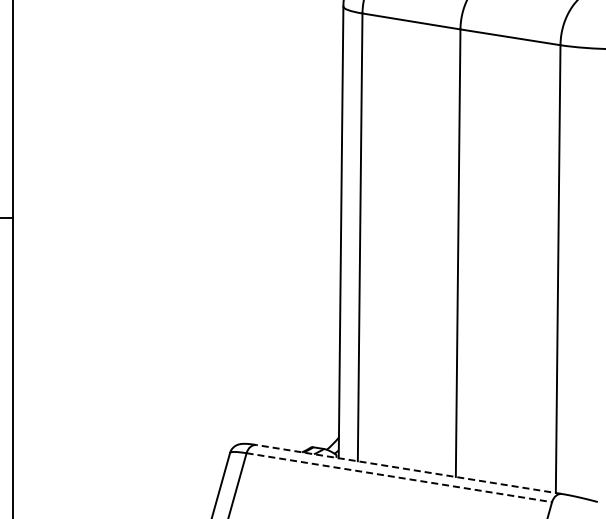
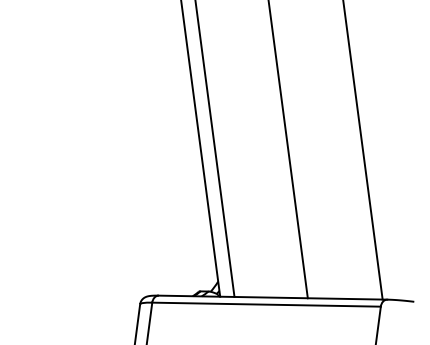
line: (409, 469) -> (273, 297), dashed -> solid
line: (399, 477) -> (266, 304), dashed -> solid

